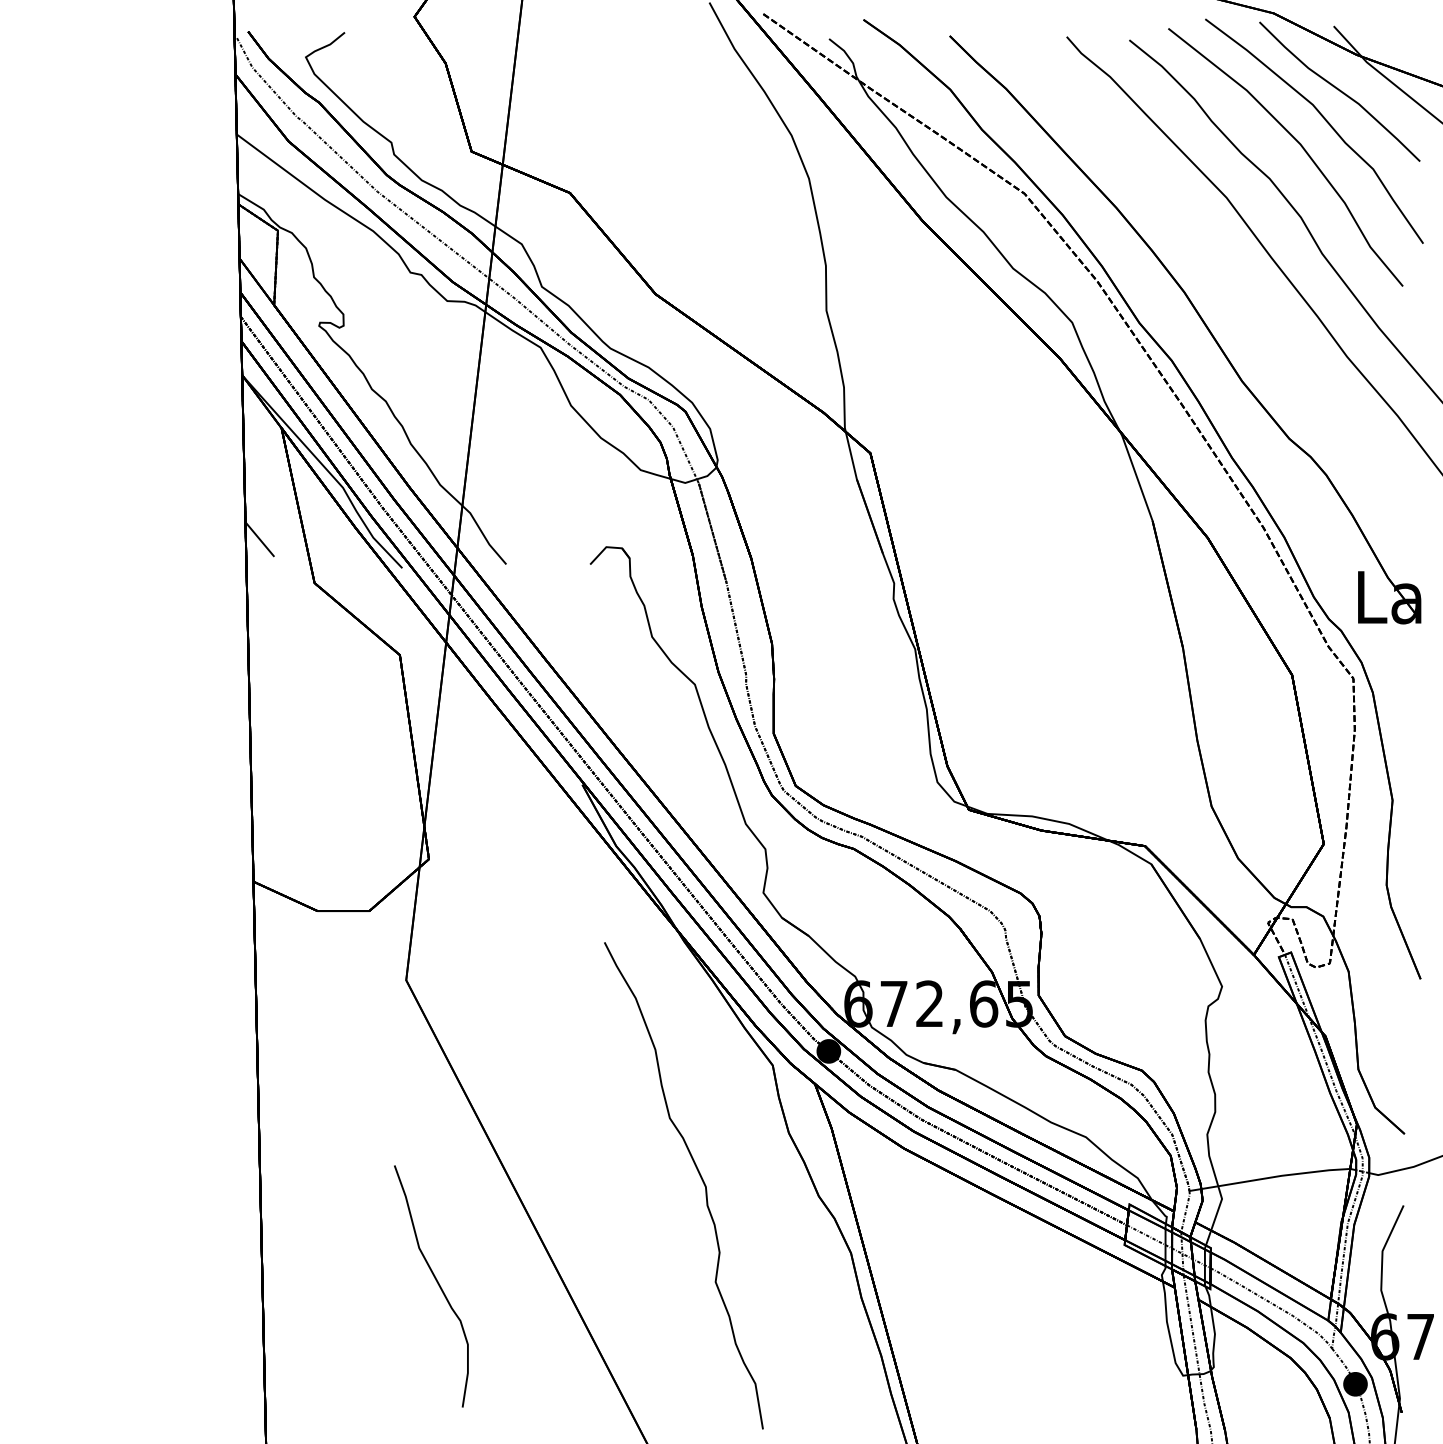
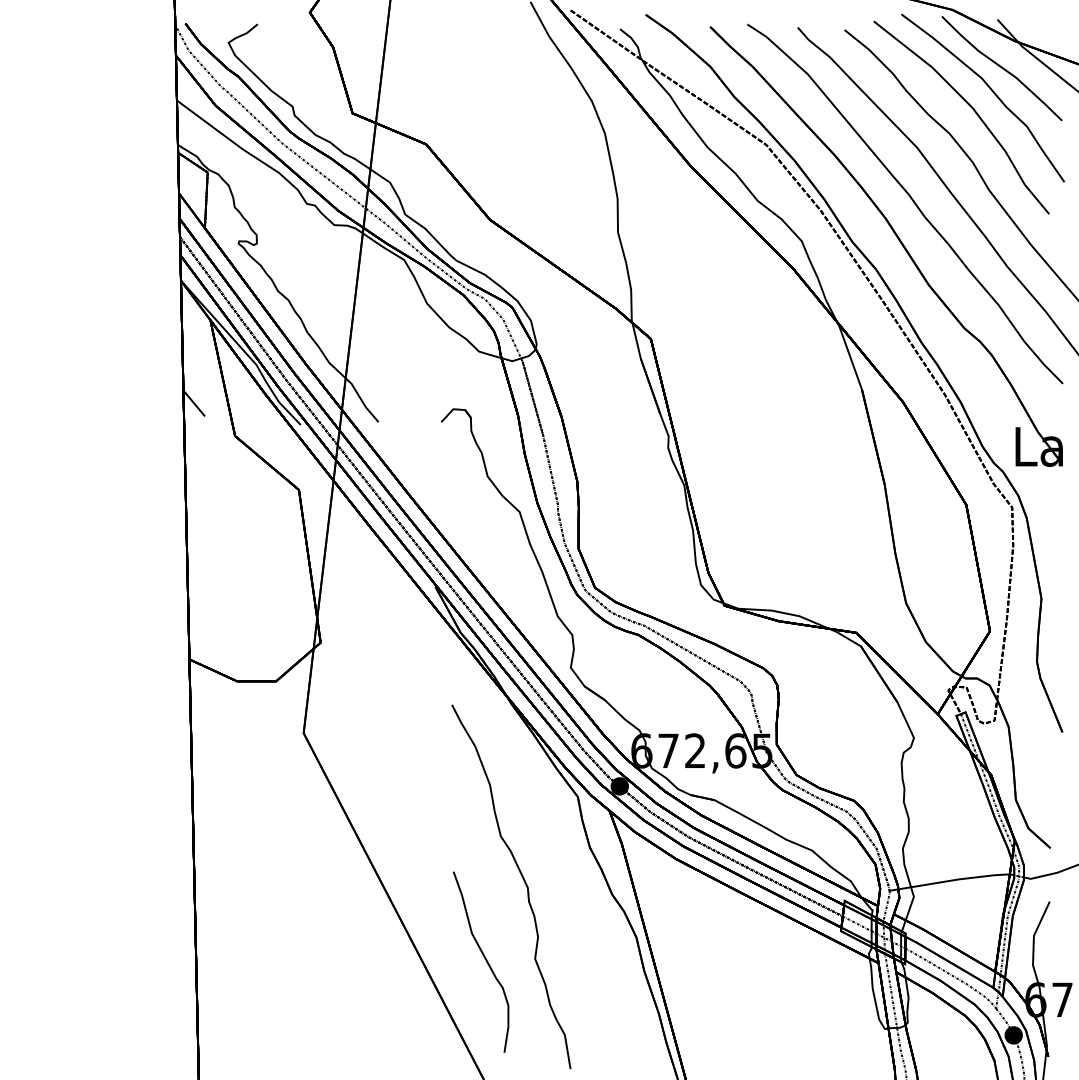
part: (1217, 265) -> (910, 198), added
curve: (437, 1284) -> (485, 960), moved

